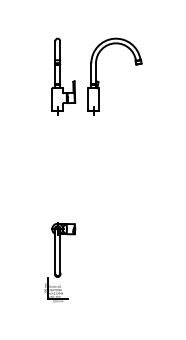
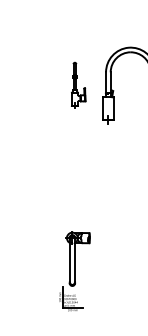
part: (63, 76) -> (78, 85), size x0.6

